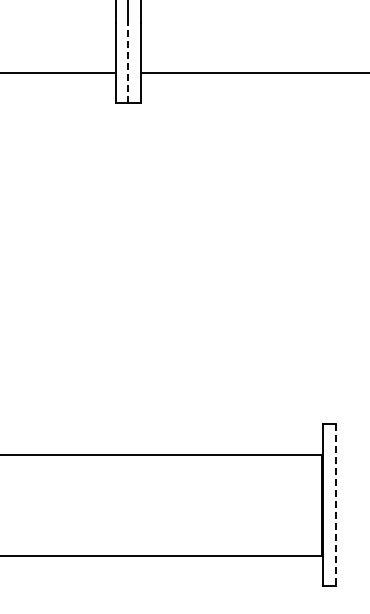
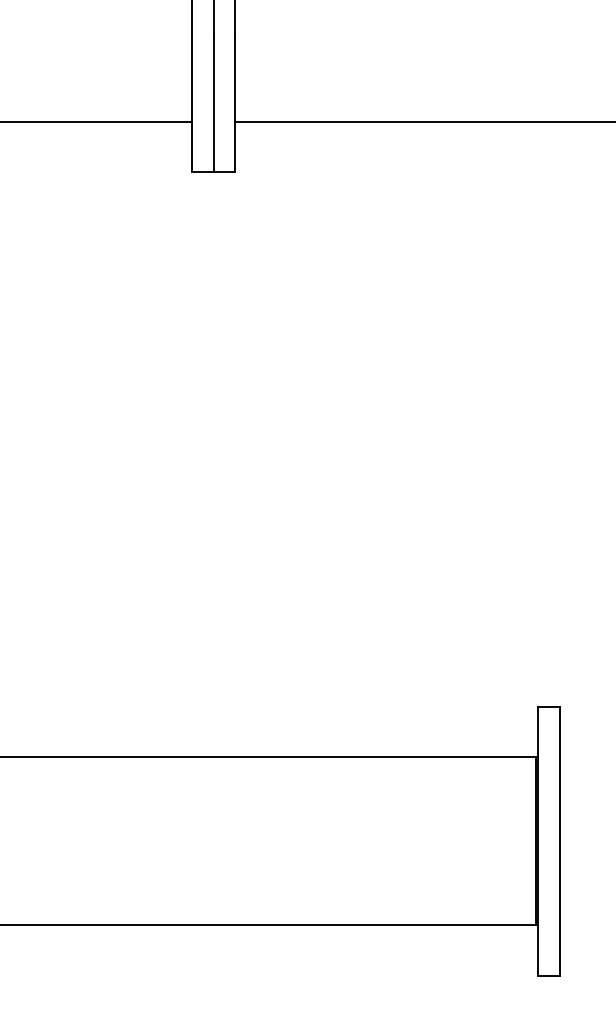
line: (128, 62) -> (213, 104), dashed -> solid
line: (336, 505) -> (560, 841), dashed -> solid

